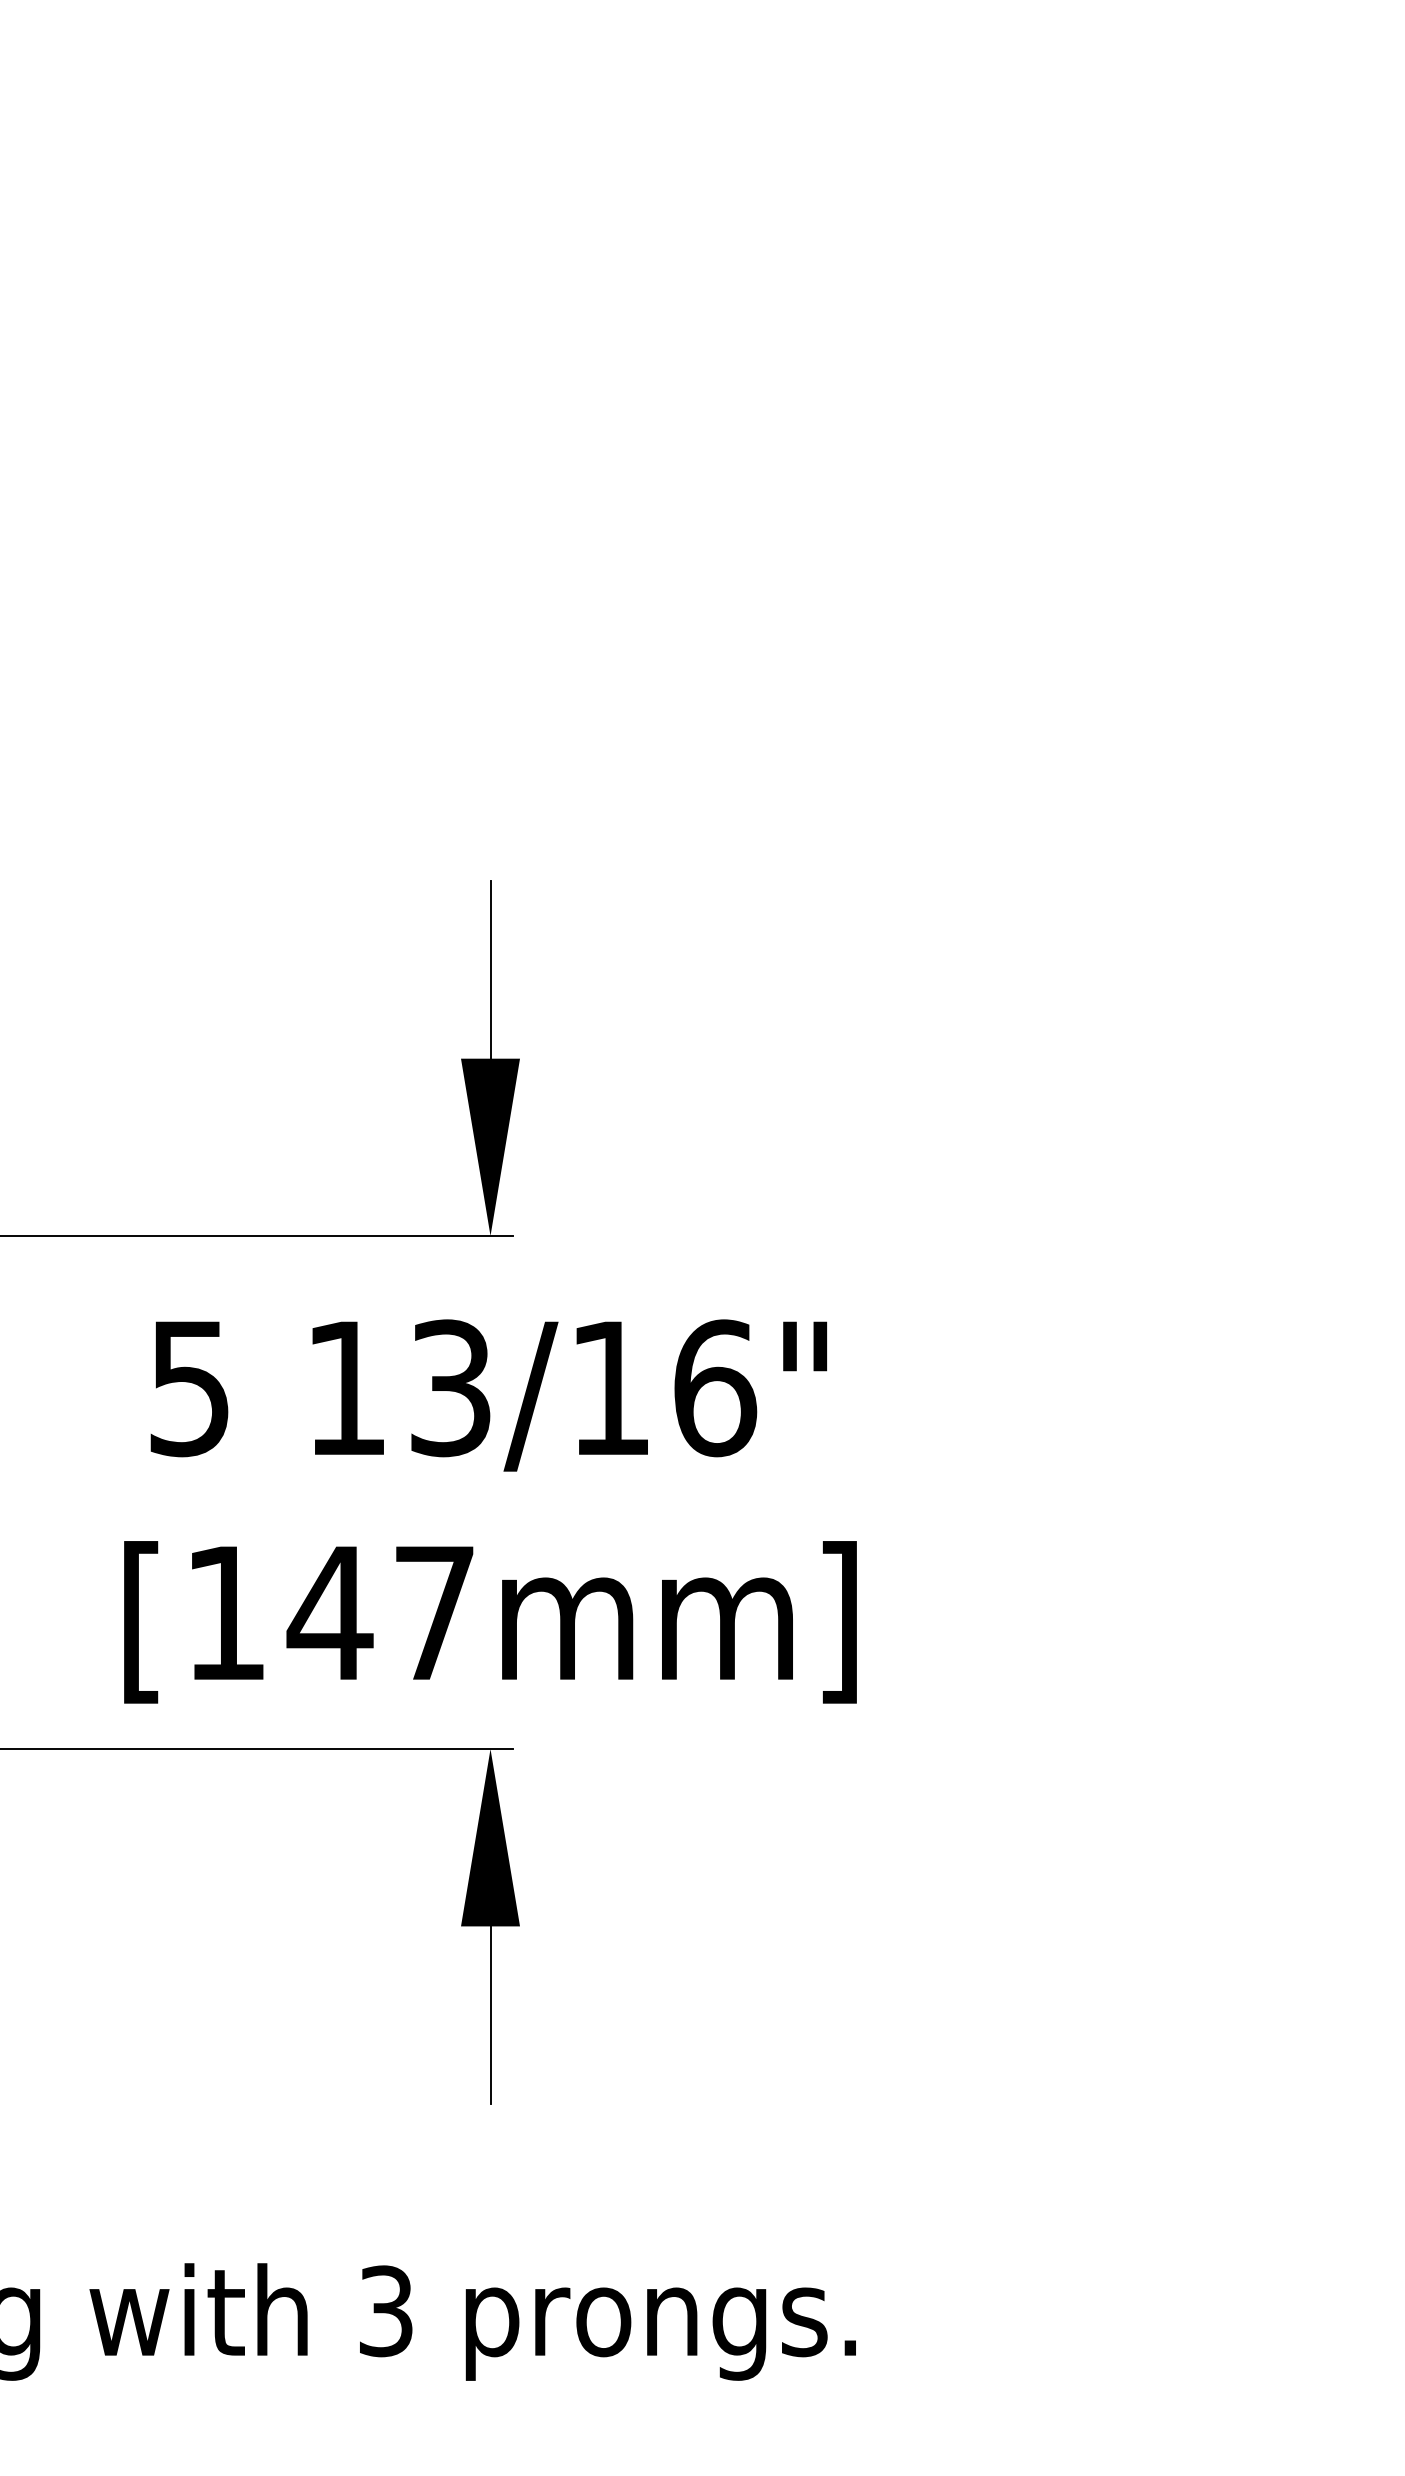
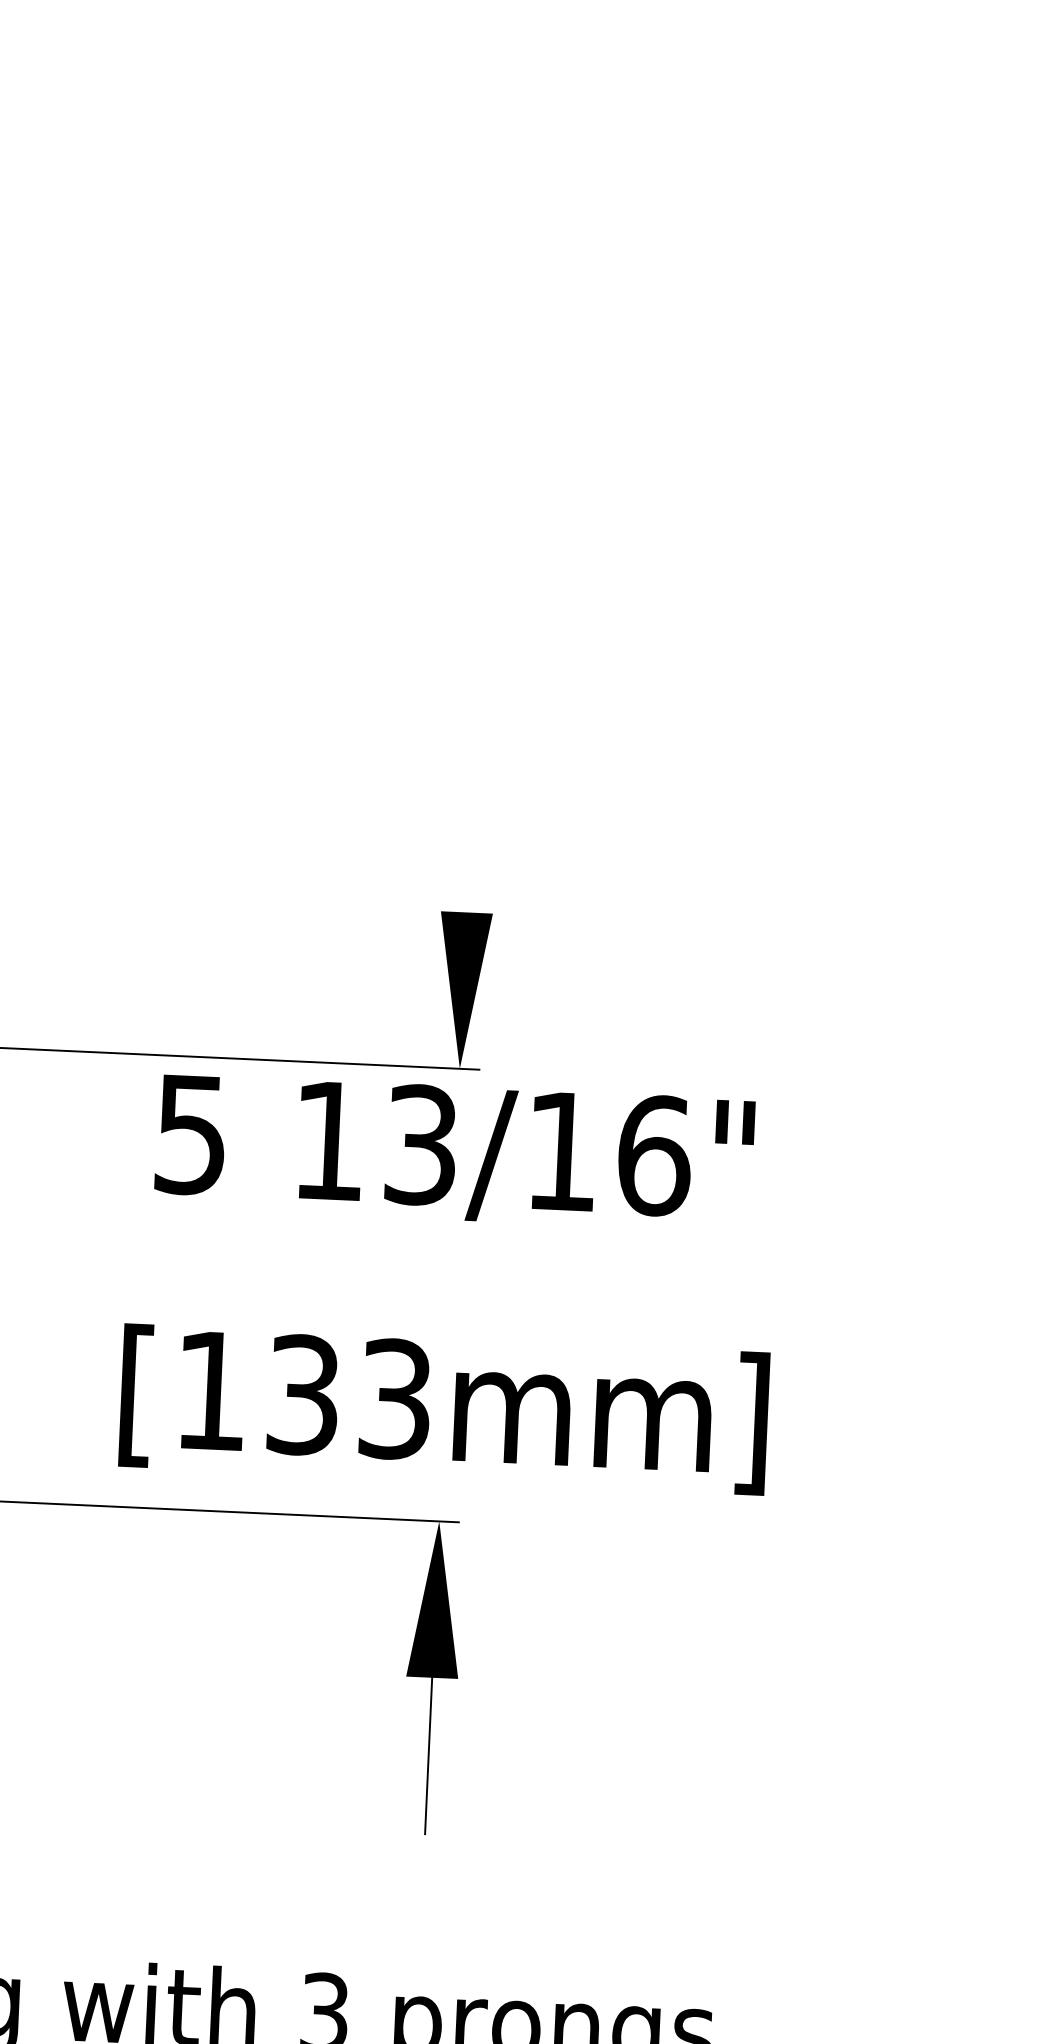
line: (490, 969) -> (470, 833), removed
text: (488, 1395) -> (454, 1152), moved
text: (380, 1613) -> (347, 1397), [147mm] -> [133mm]

